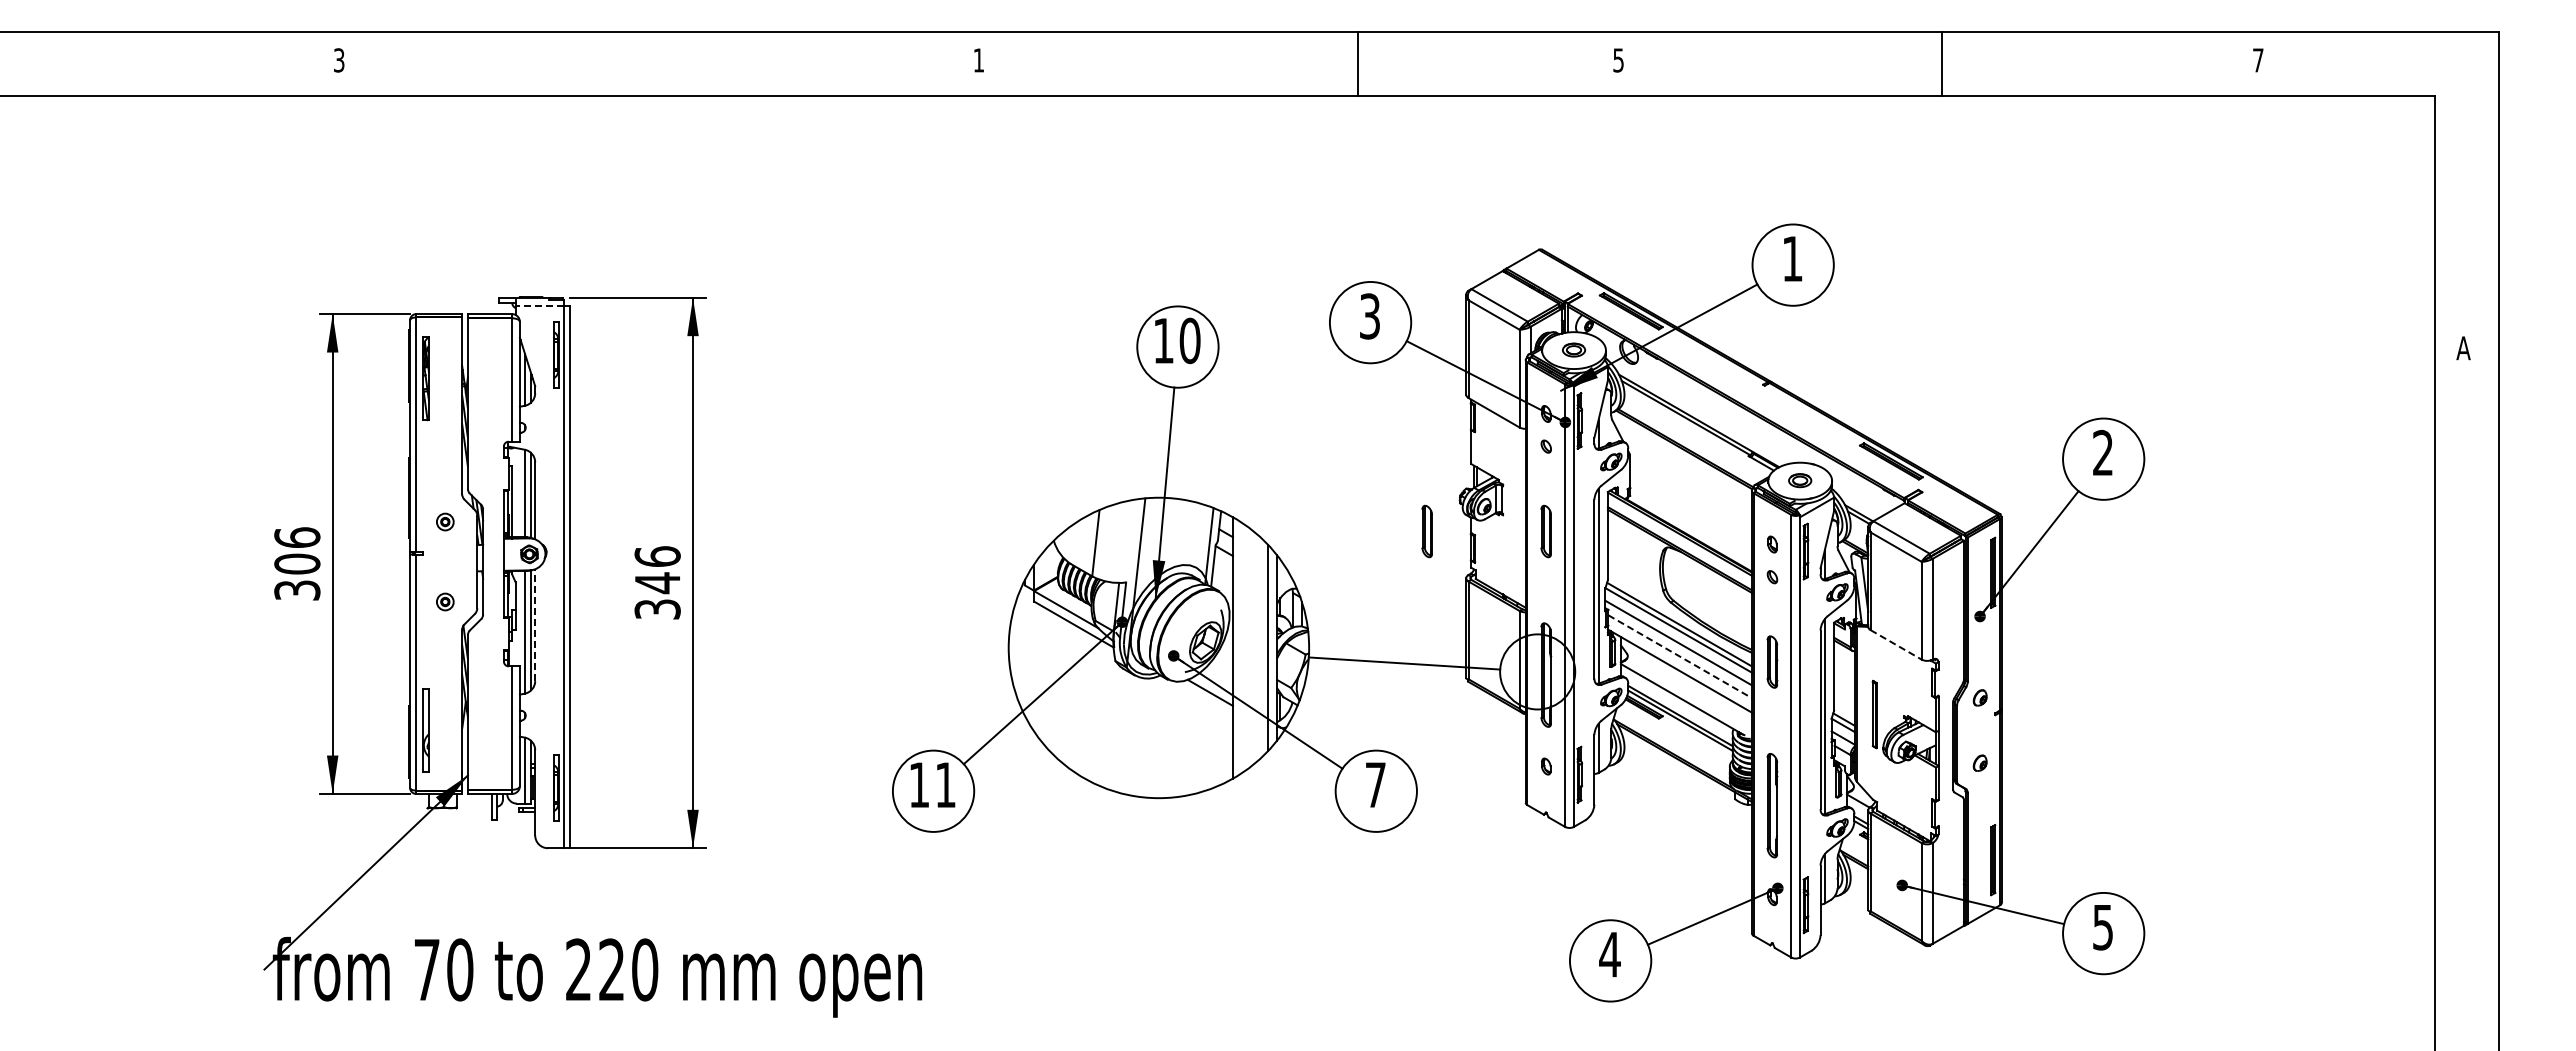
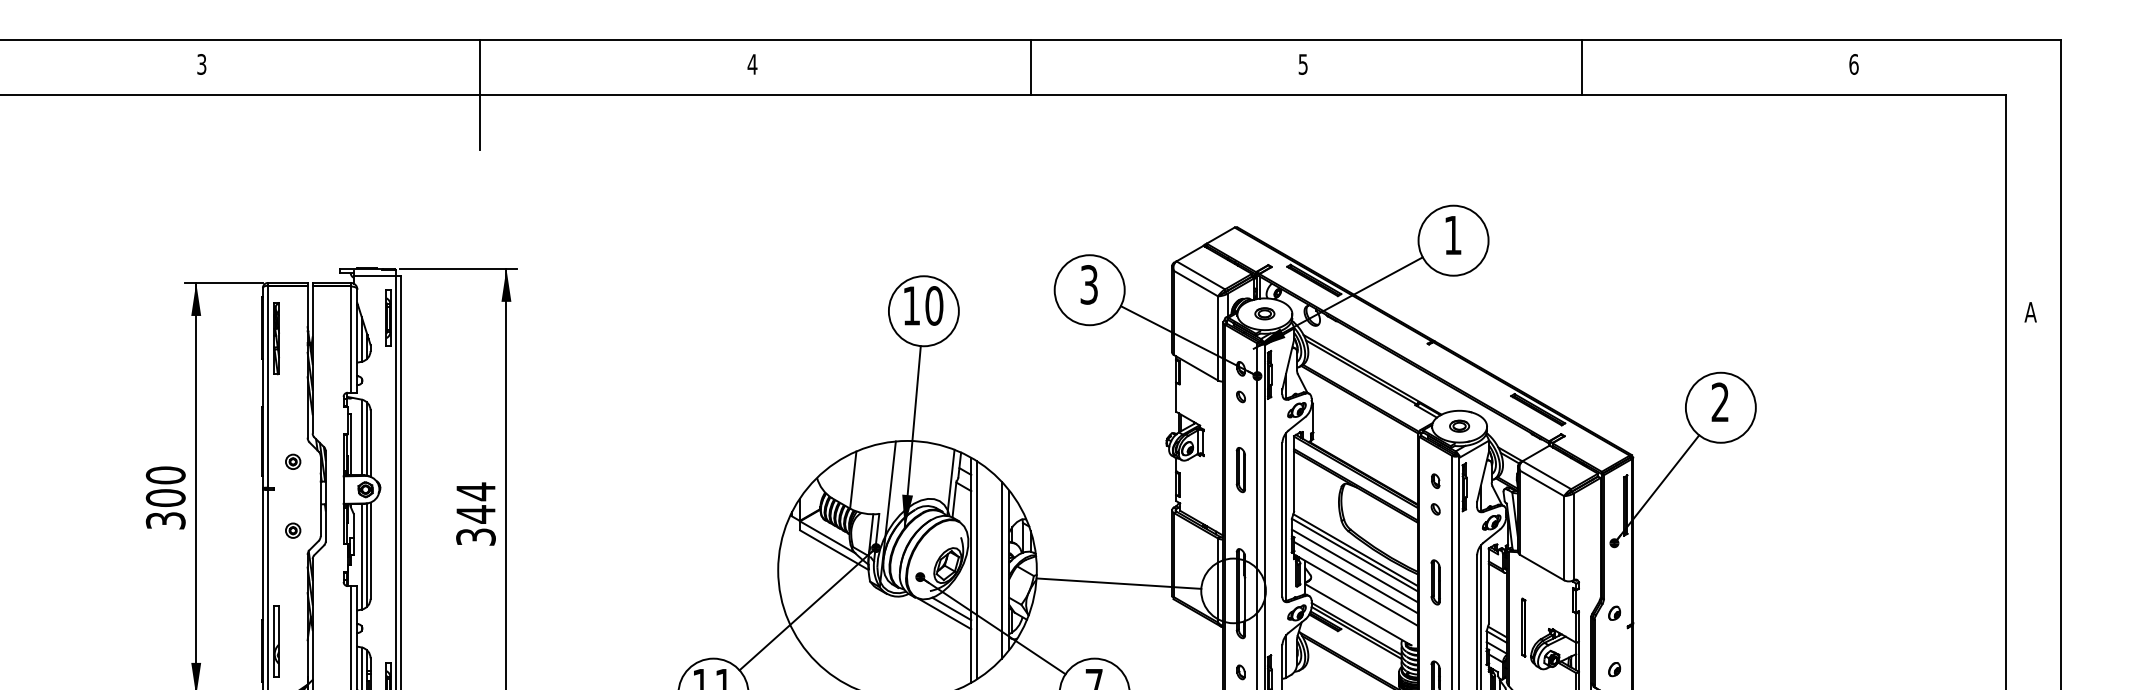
text: (978, 60) -> (752, 64), 1 -> 4
text: (2258, 60) -> (1854, 64), 7 -> 6
line: (1357, 63) -> (1031, 67), moved
line: (662, 95) -> (480, 94), added
line: (539, 305) -> (374, 275), dashed -> solid
part: (1426, 531) -> (1137, 470), removed
text: (297, 537) -> (165, 475), 306 -> 300
text: (657, 556) -> (475, 491), 346 -> 344
line: (535, 625) -> (370, 550), dashed -> solid
line: (1896, 644) -> (1542, 567), dashed -> solid
line: (1240, 647) -> (977, 569), added
line: (1680, 656) -> (1356, 577), dashed -> solid
line: (1201, 698) -> (944, 613), added

